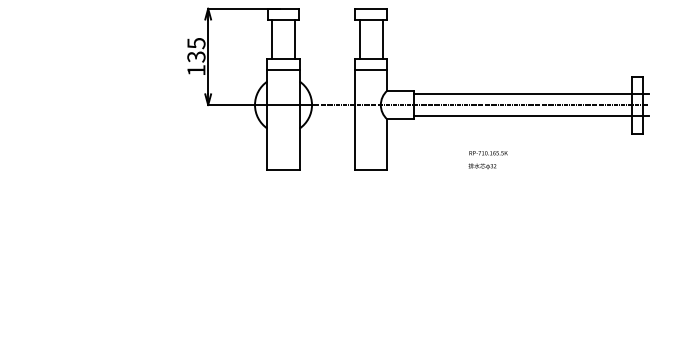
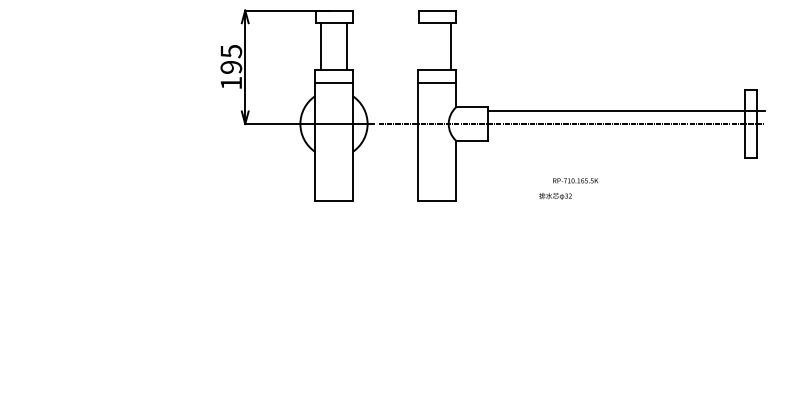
line: (359, 39) -> (423, 46), removed
text: (196, 57) -> (231, 67), 135 -> 195
line: (531, 116) -> (626, 137), removed
text: (482, 166) -> (555, 196), moved

